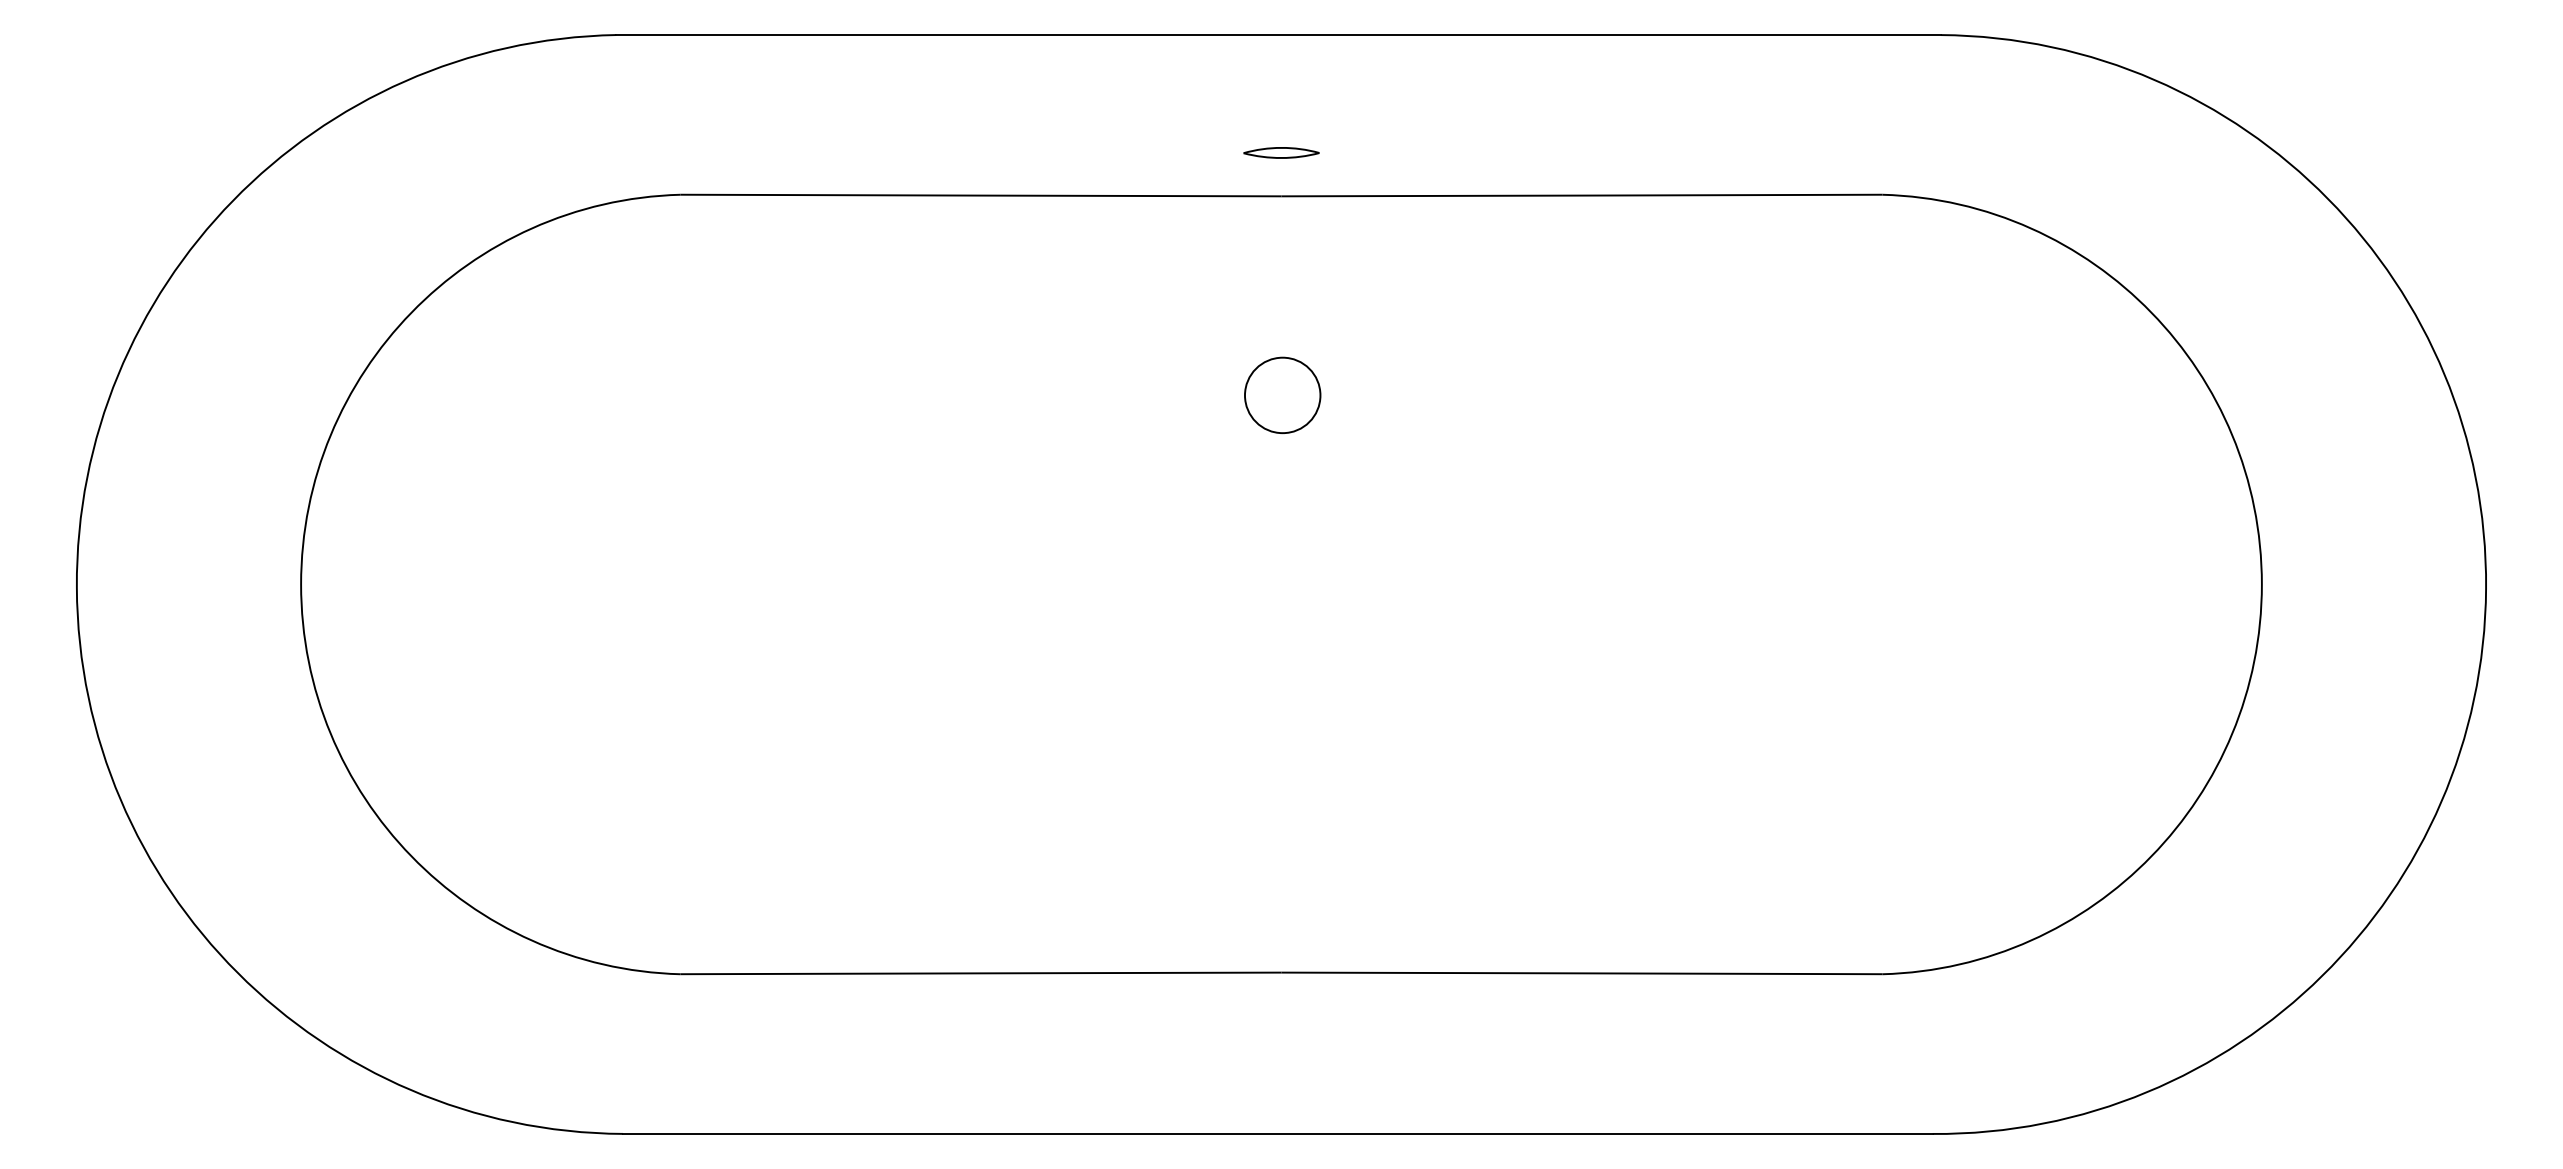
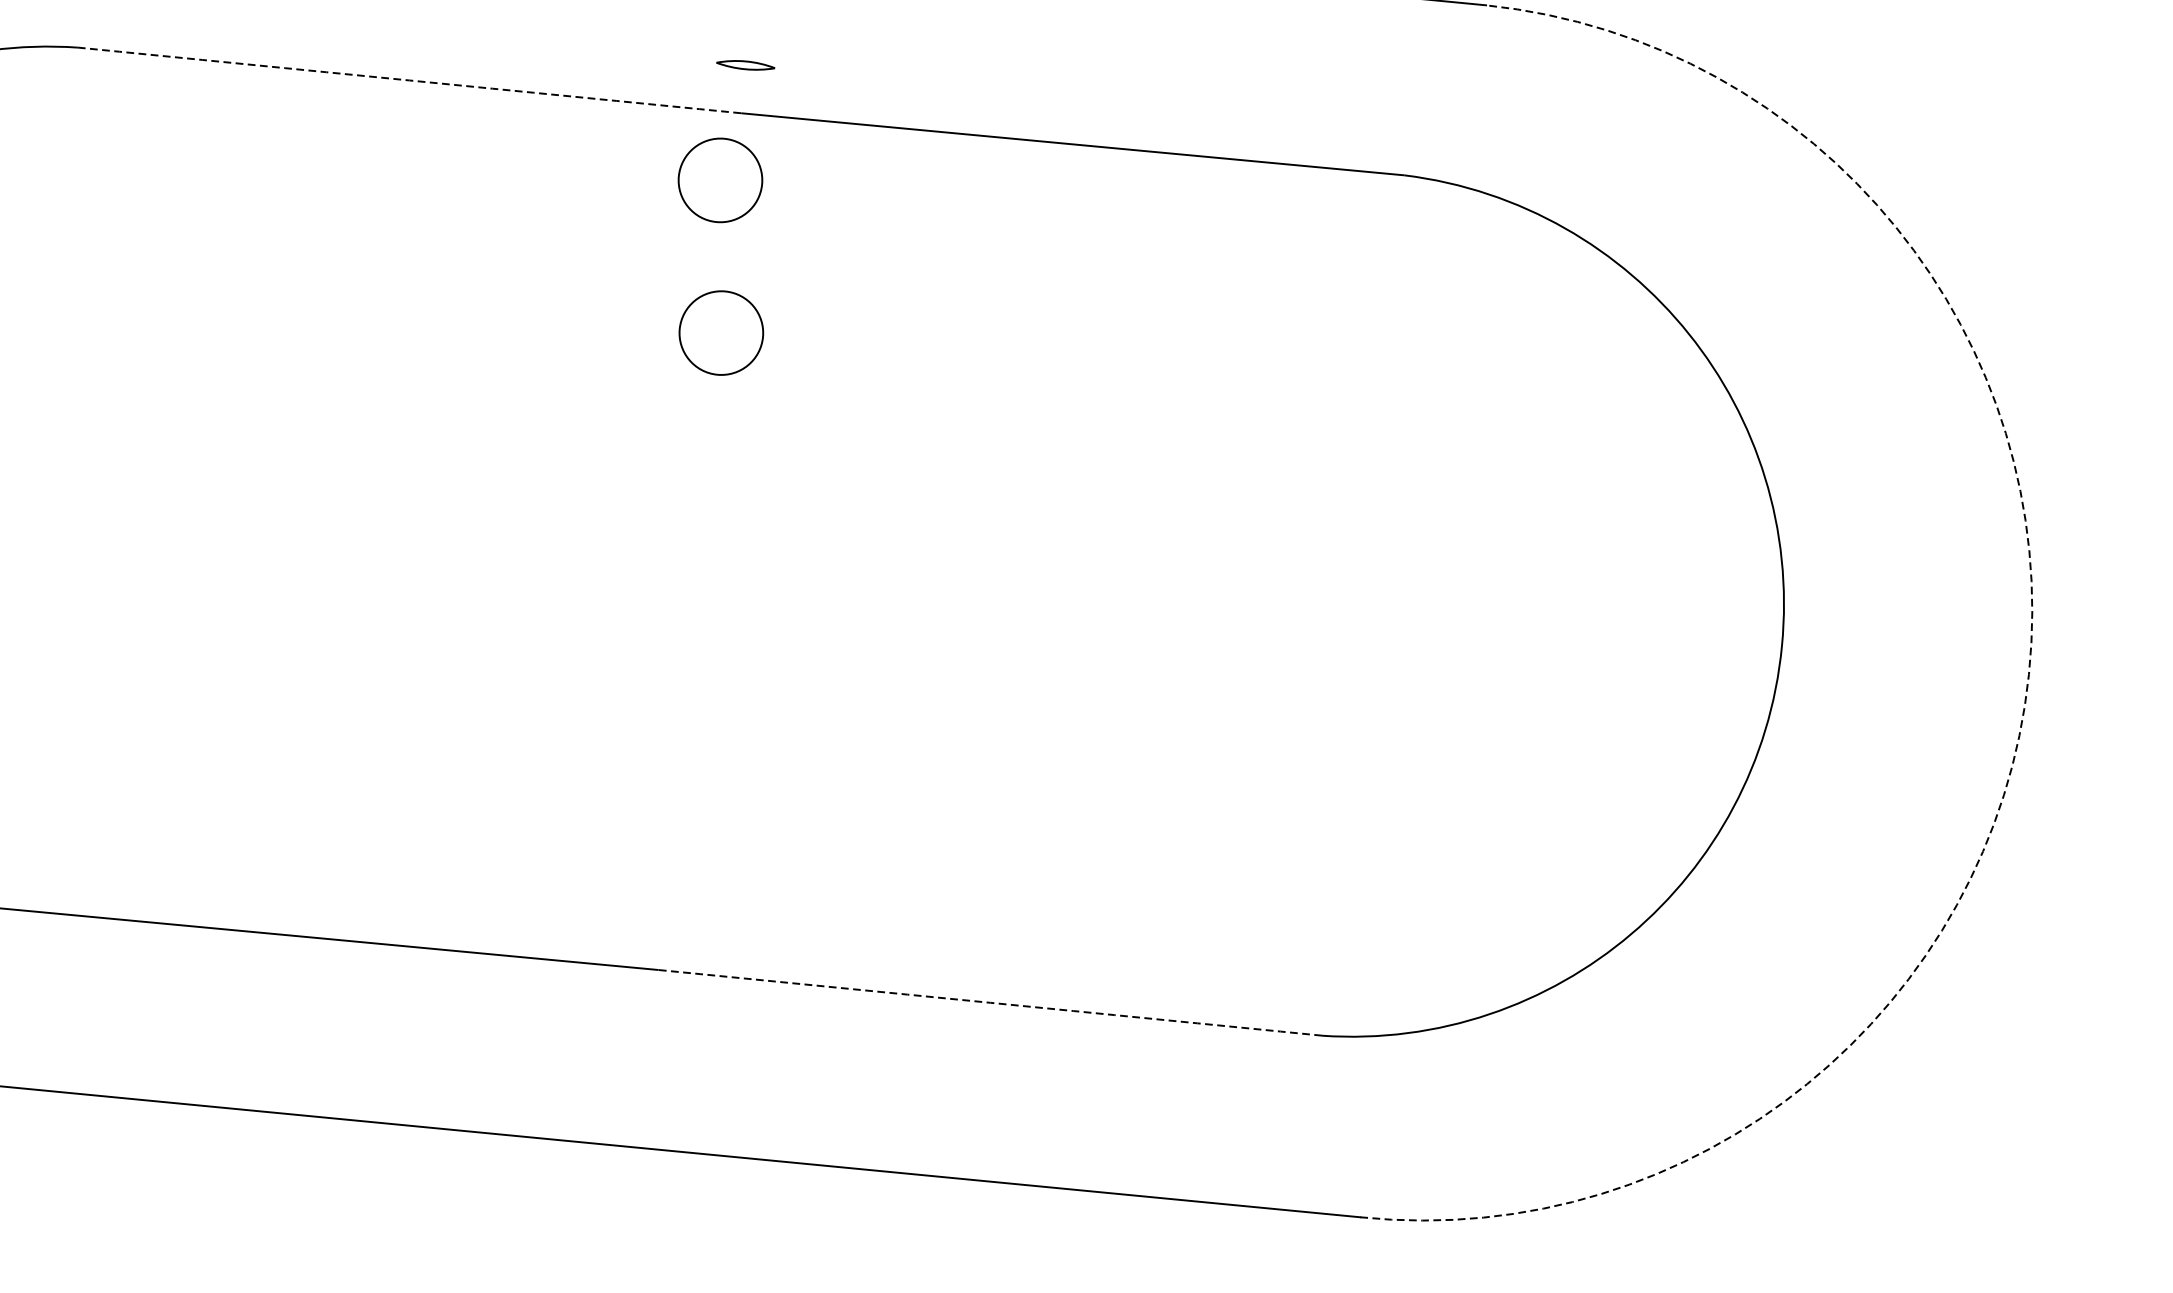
part: (1281, 152) -> (745, 64), size x0.7
arc: (980, 195) -> (409, 80), solid -> dashed
circle: (1268, 257) -> (720, 179), added
arc: (2486, 588) -> (2029, 674), solid -> dashed
arc: (1582, 973) -> (990, 1002), solid -> dashed

